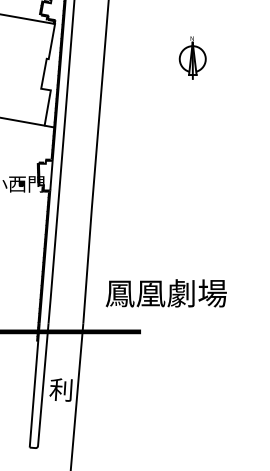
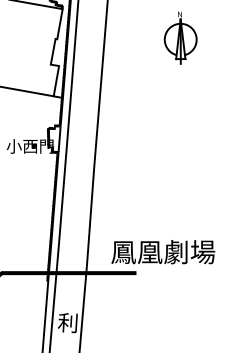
part: (192, 57) -> (180, 37), size x1.43
text: (165, 293) -> (162, 252), moved

